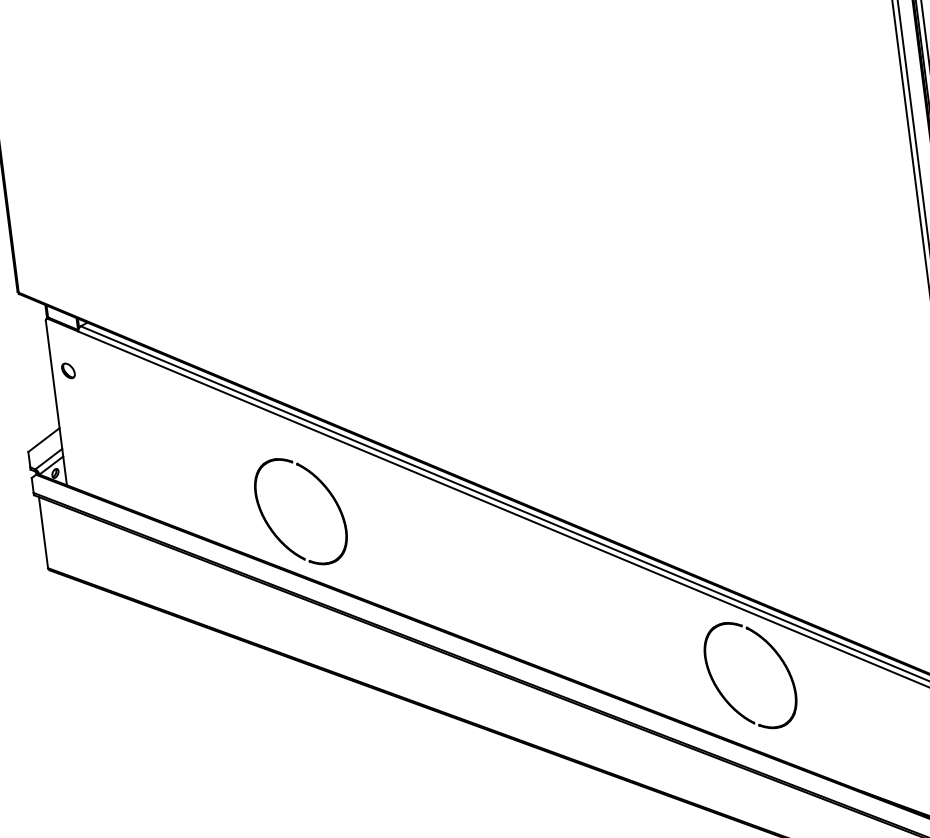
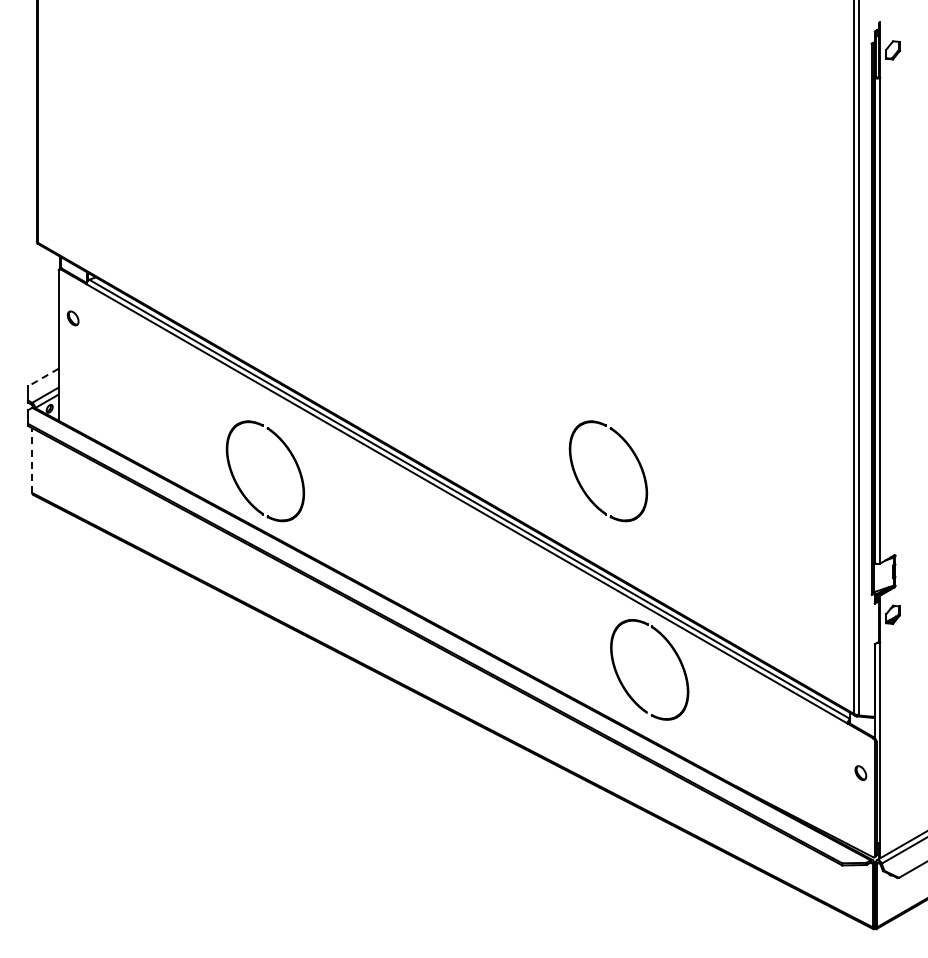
line: (44, 439) -> (43, 377), solid -> dashed
part: (705, 445) -> (635, 458), added
line: (43, 532) -> (32, 460), solid -> dashed

